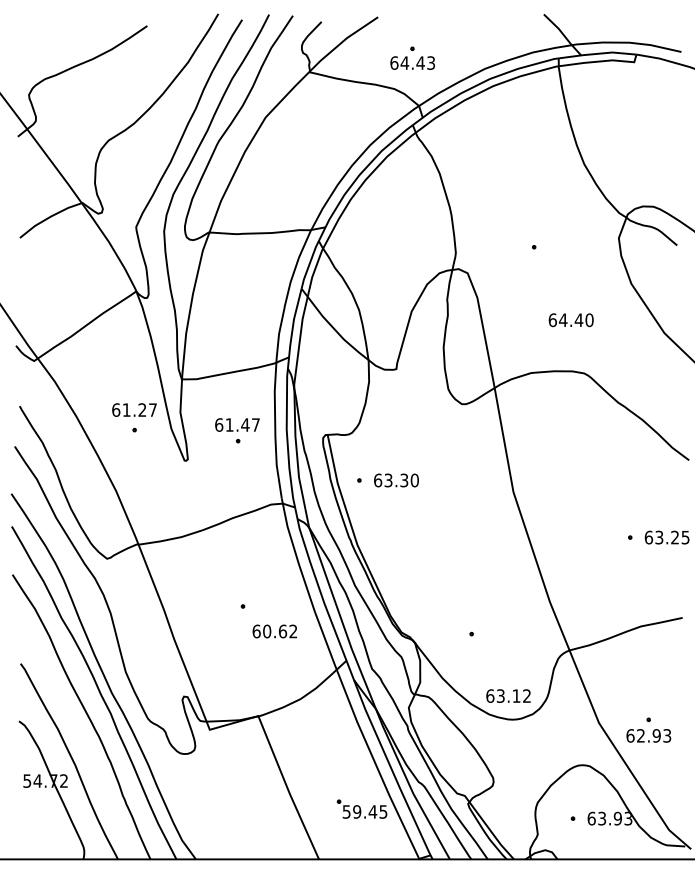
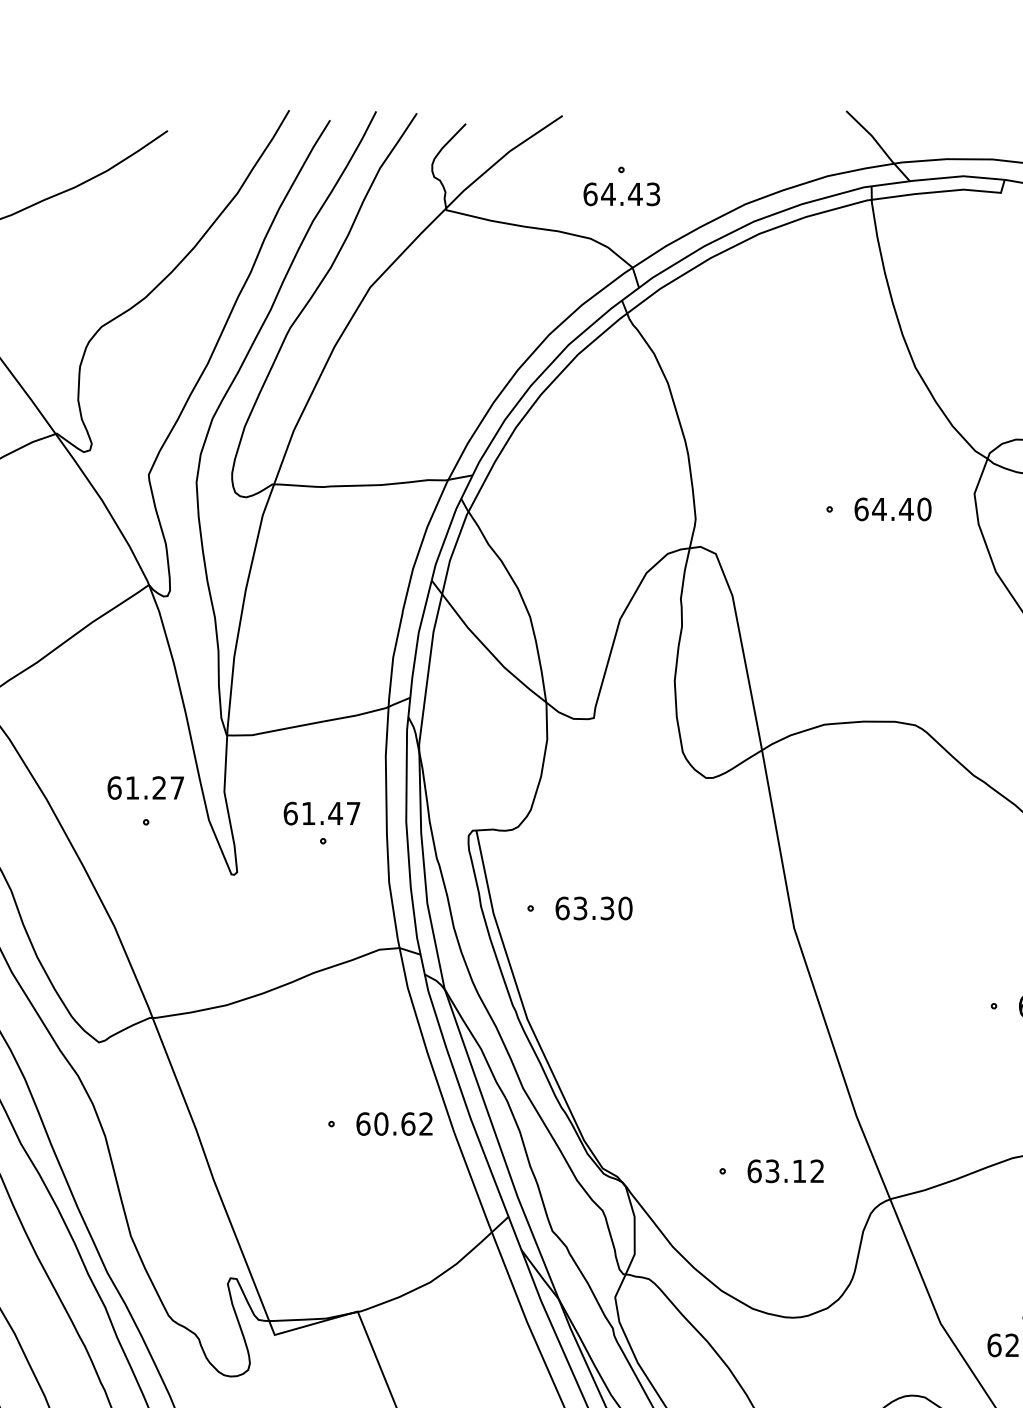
text: (570, 320) -> (891, 509), moved
text: (274, 631) -> (393, 1124), moved
text: (508, 695) -> (785, 1170), moved

